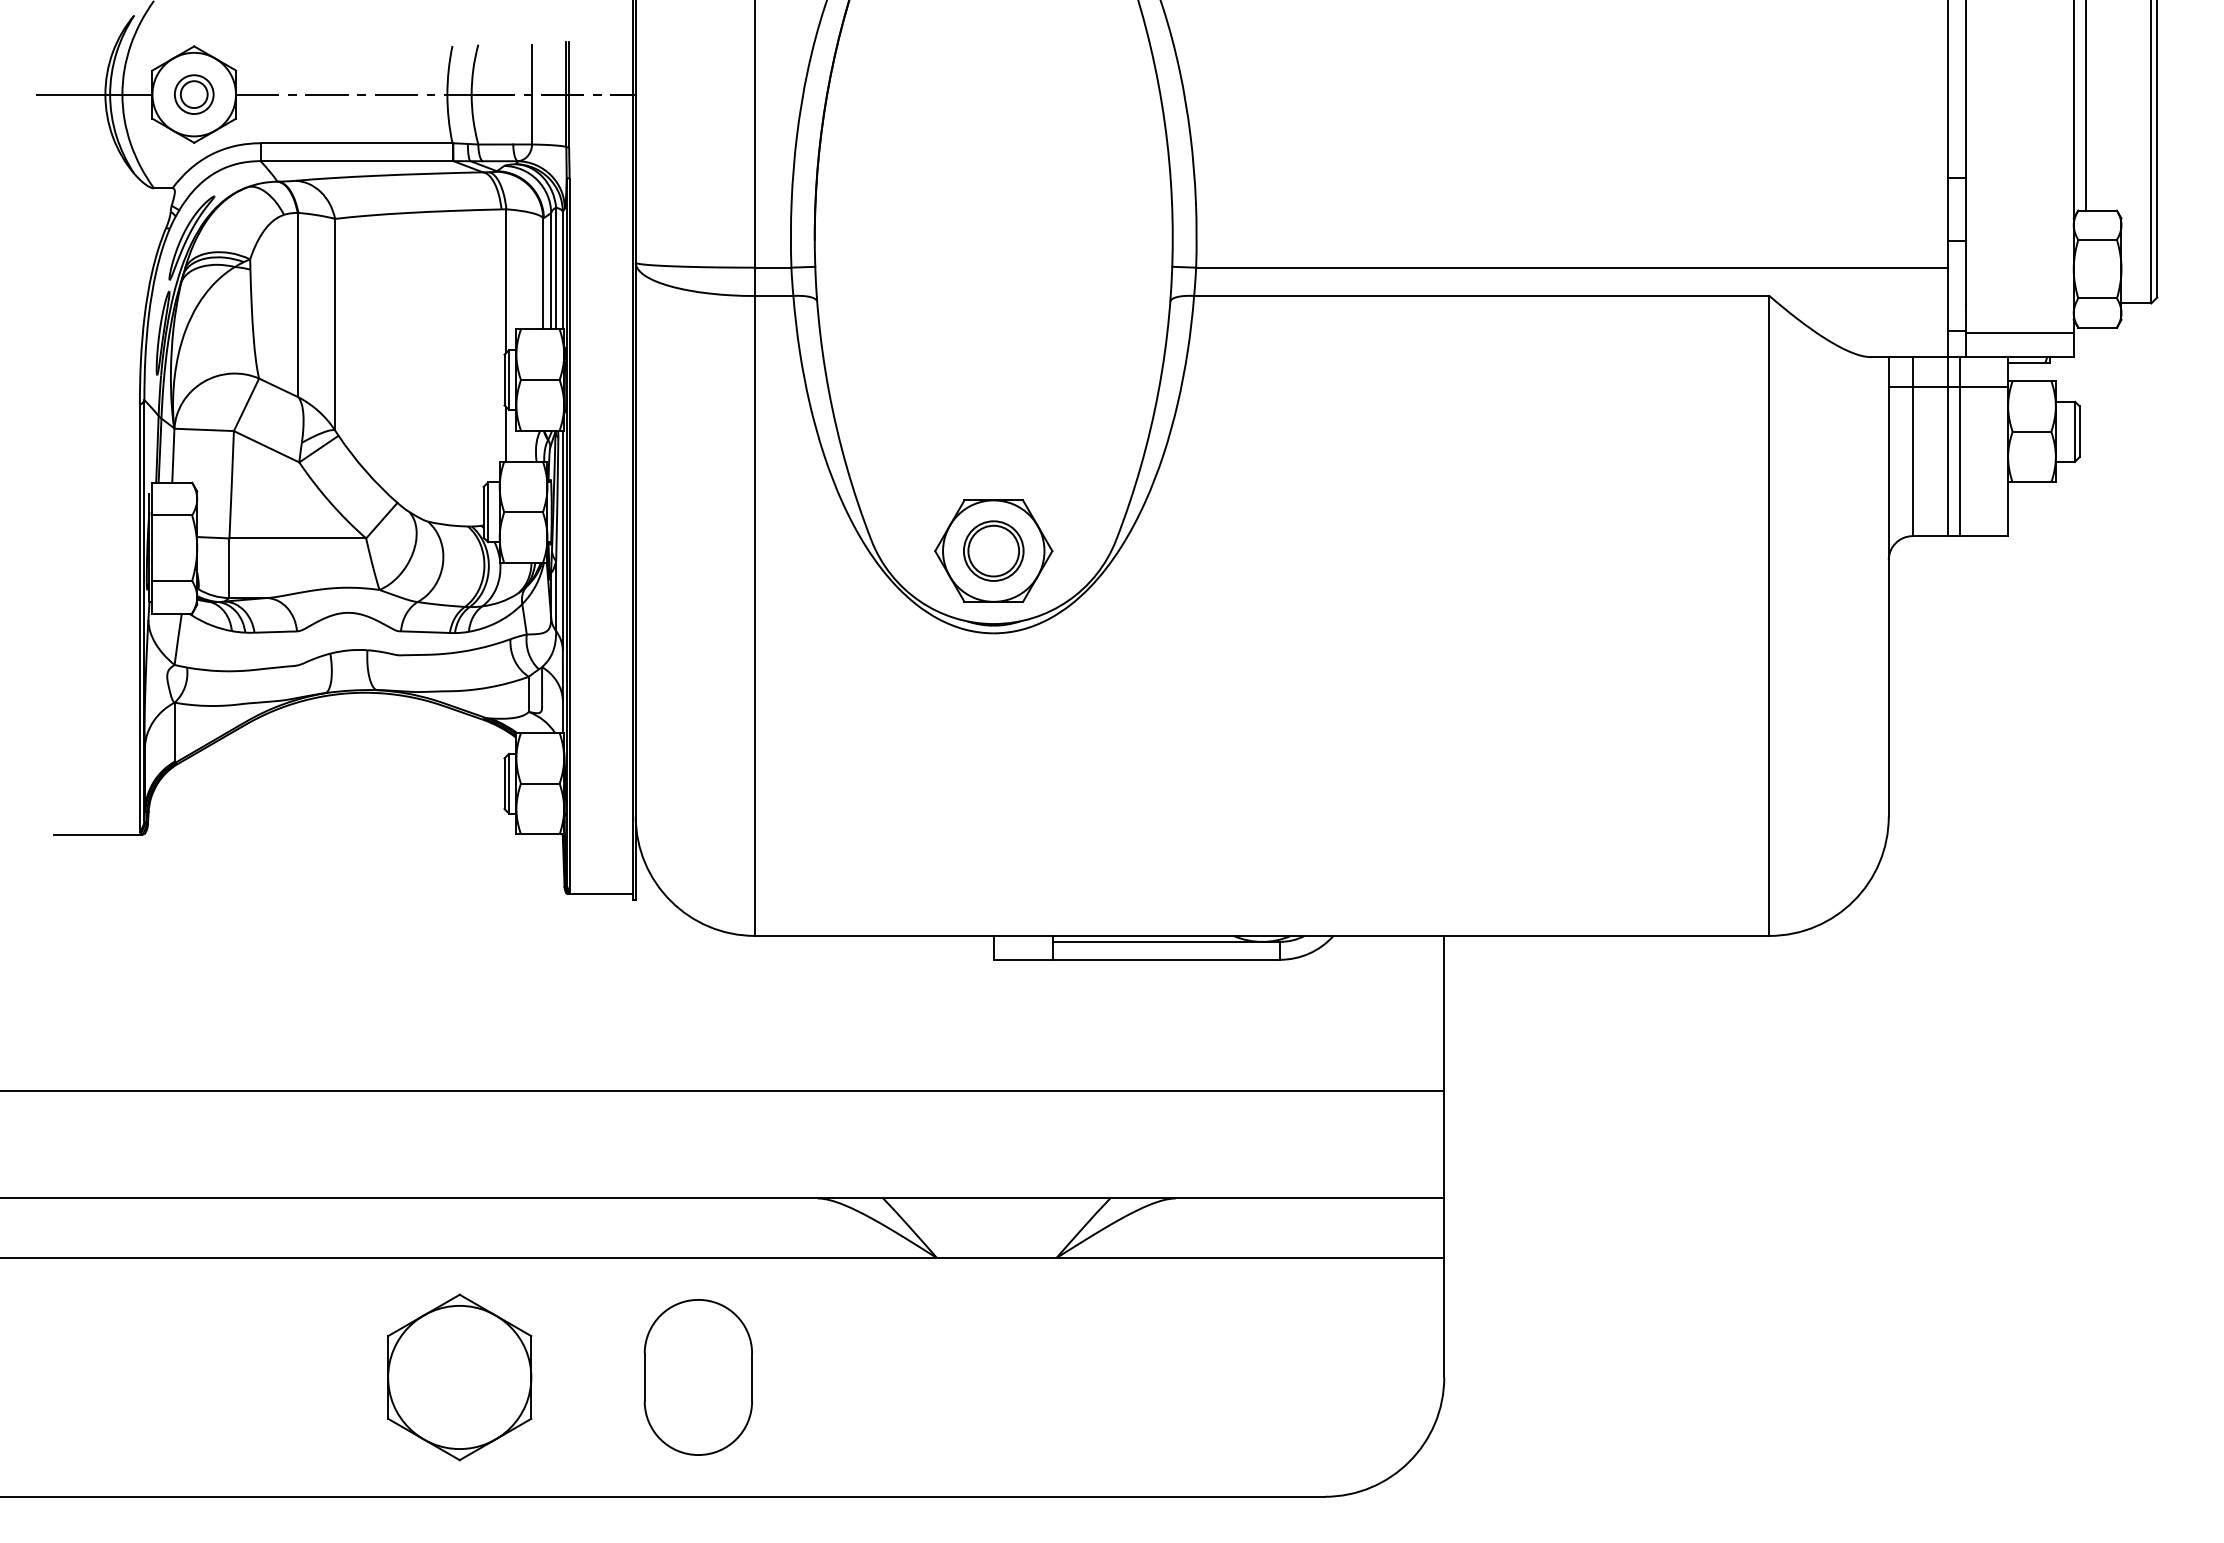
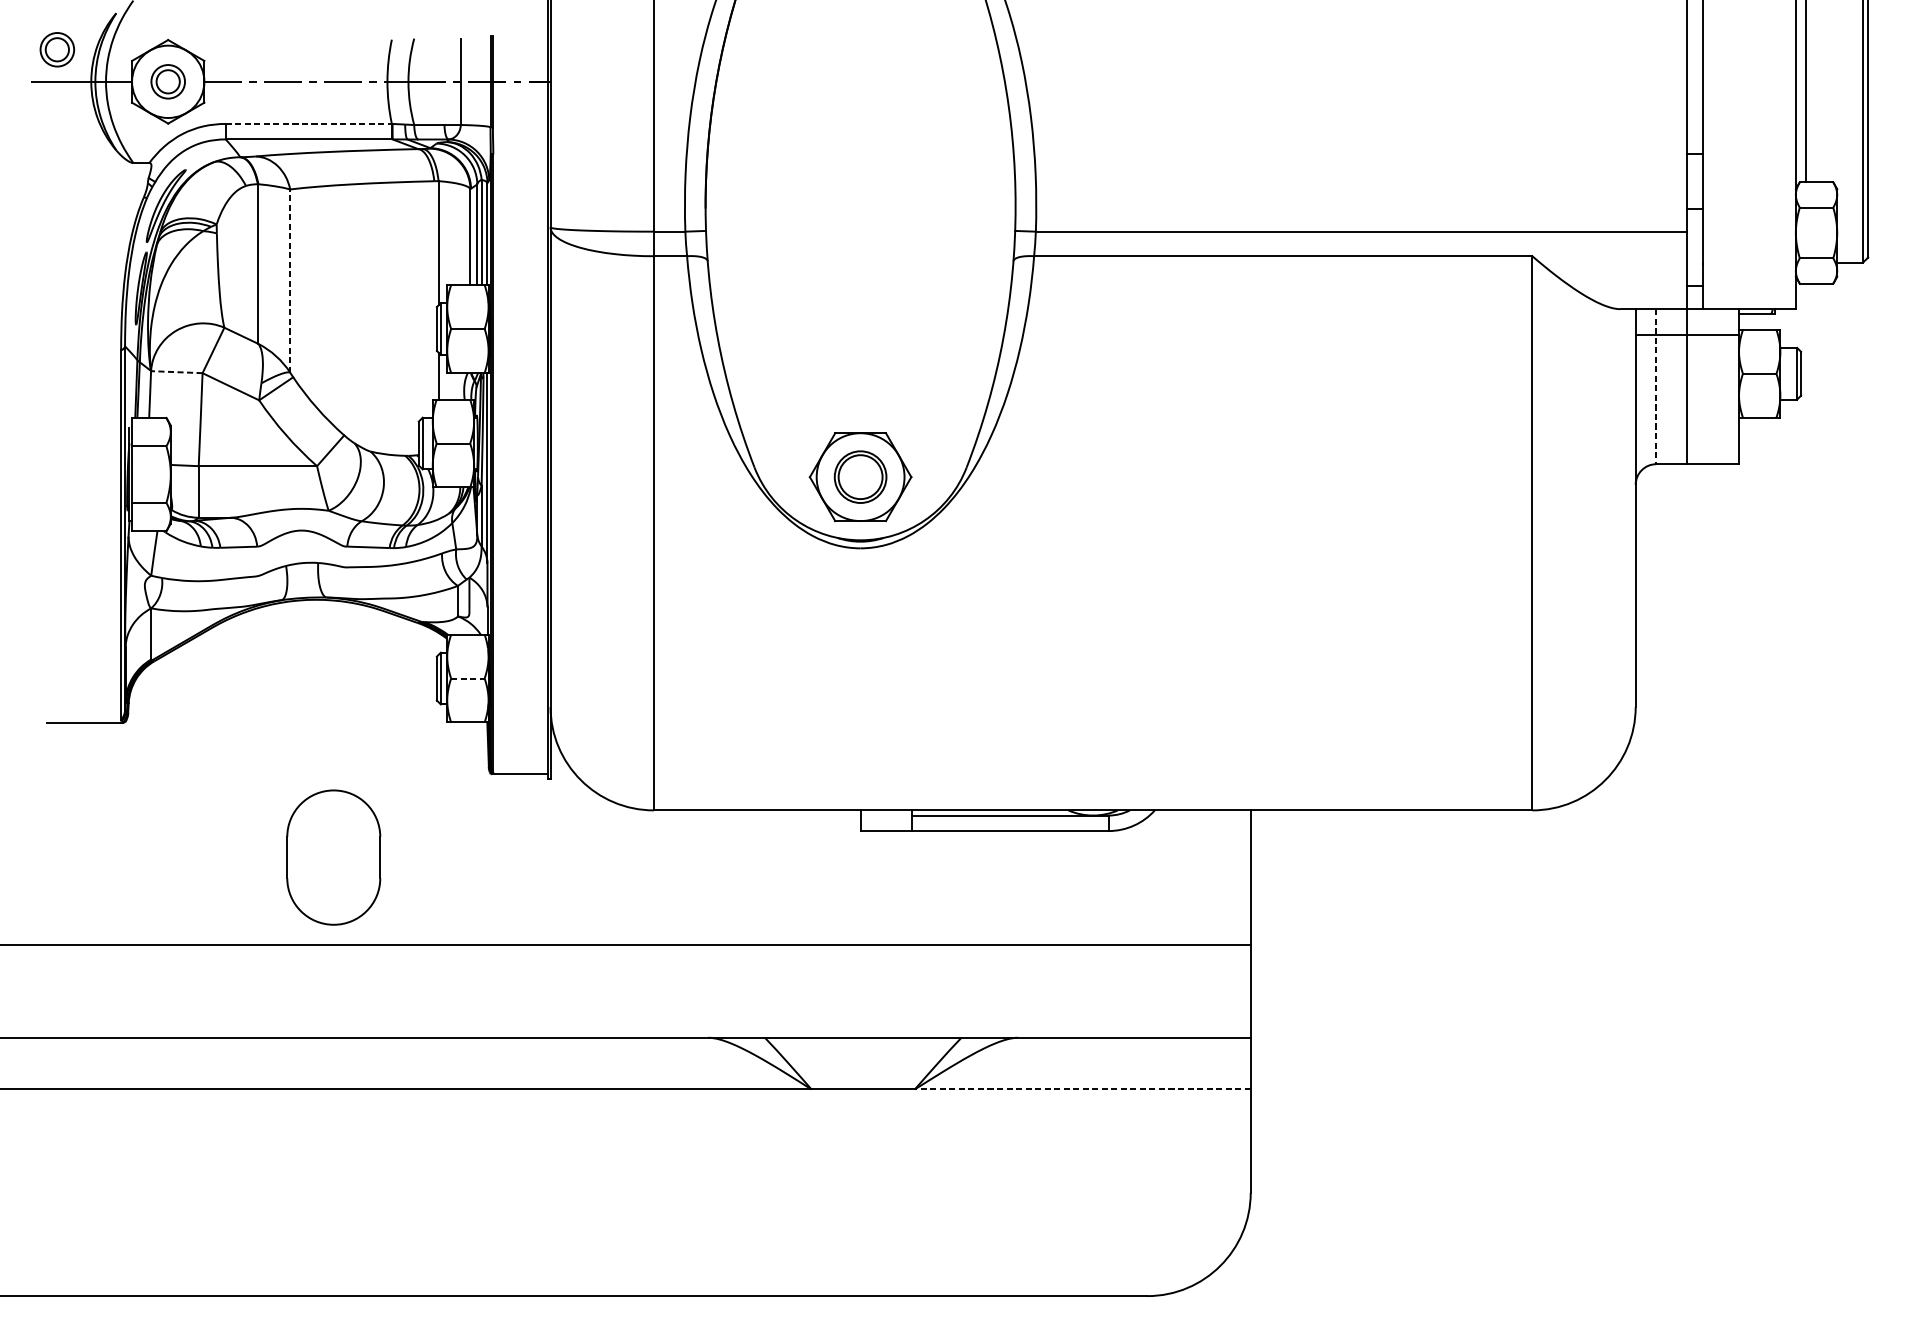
part: (66, 57) -> (57, 49), added
line: (356, 143) -> (308, 124), solid -> dashed
line: (335, 324) -> (290, 280), solid -> dashed
line: (2019, 333) -> (1748, 288), removed
line: (204, 429) -> (177, 371), solid -> dashed
line: (1912, 446) -> (1656, 386), solid -> dashed
line: (1960, 446) -> (1697, 386), removed
line: (540, 783) -> (468, 678), solid -> dashed
line: (1250, 1258) -> (1082, 1089), solid -> dashed
part: (459, 1377) -> (397, 1192), removed
part: (697, 1377) -> (332, 857), moved

